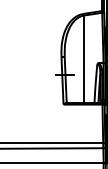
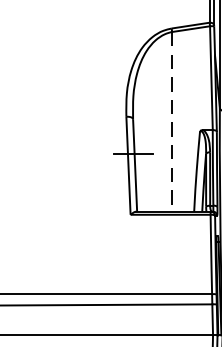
line: (83, 59) -> (171, 122), solid -> dashed

